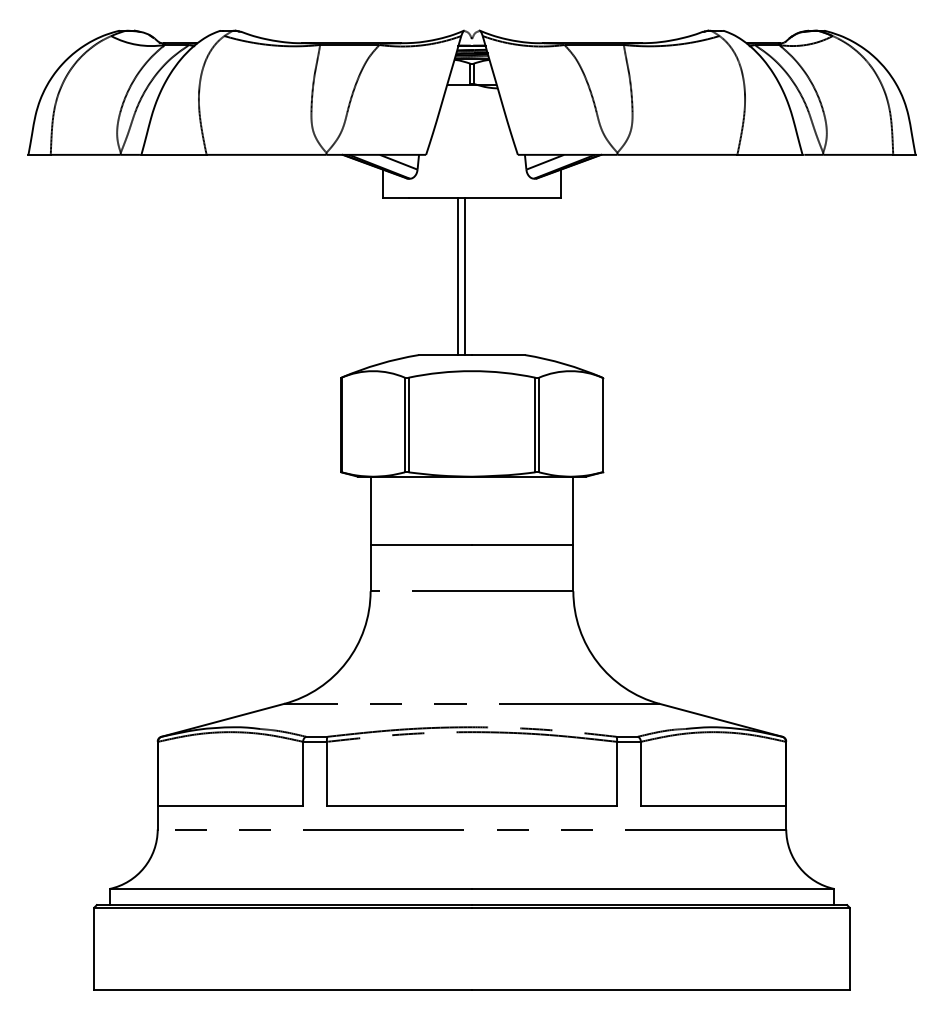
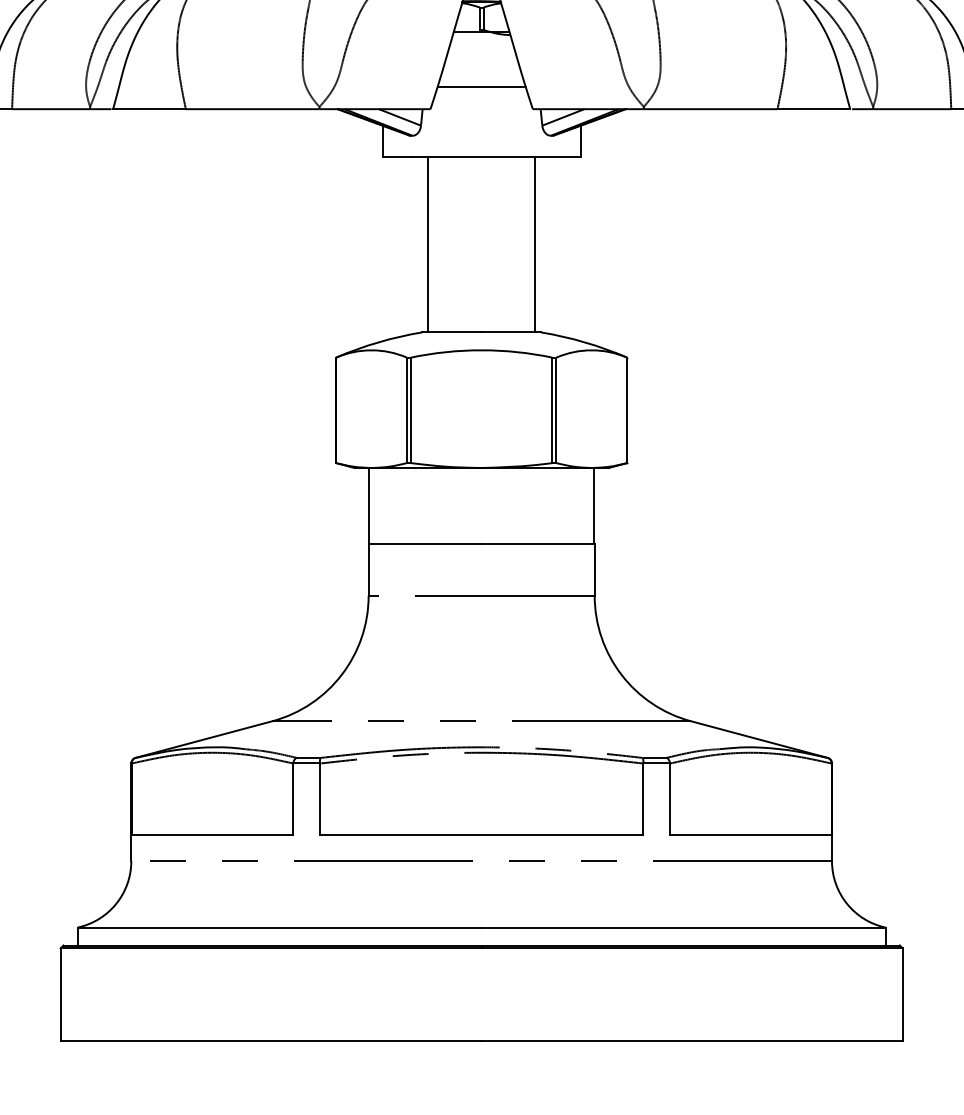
line: (471, 134) -> (481, 86), added
line: (457, 276) -> (427, 244), moved
line: (465, 276) -> (535, 244), moved

